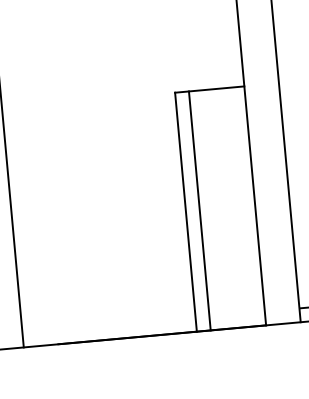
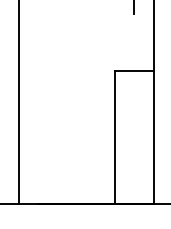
line: (199, 210) -> (122, 137), removed

